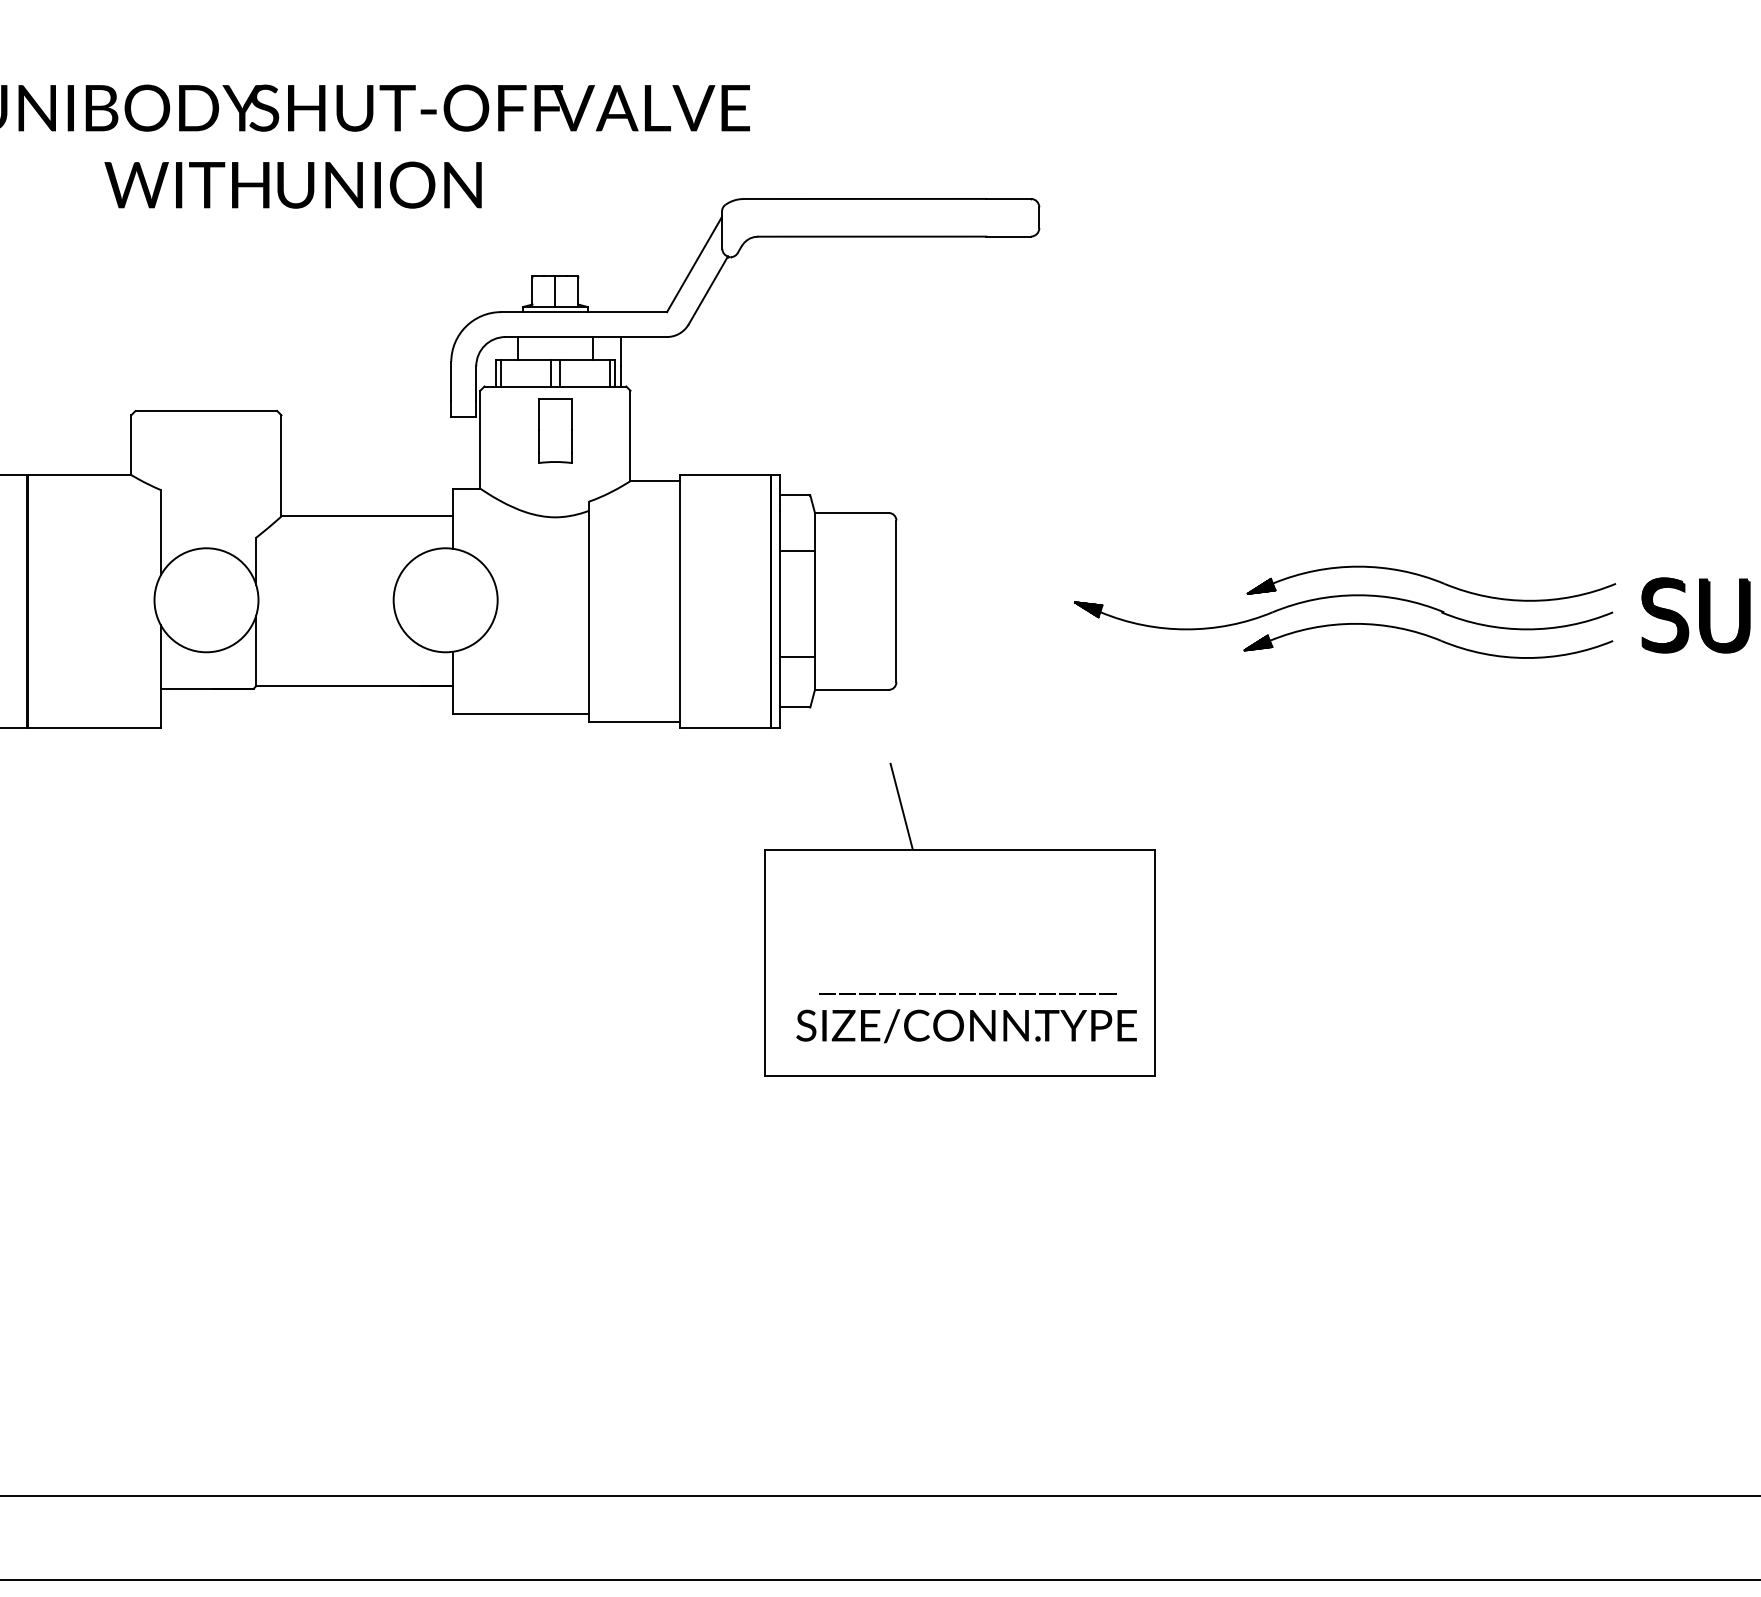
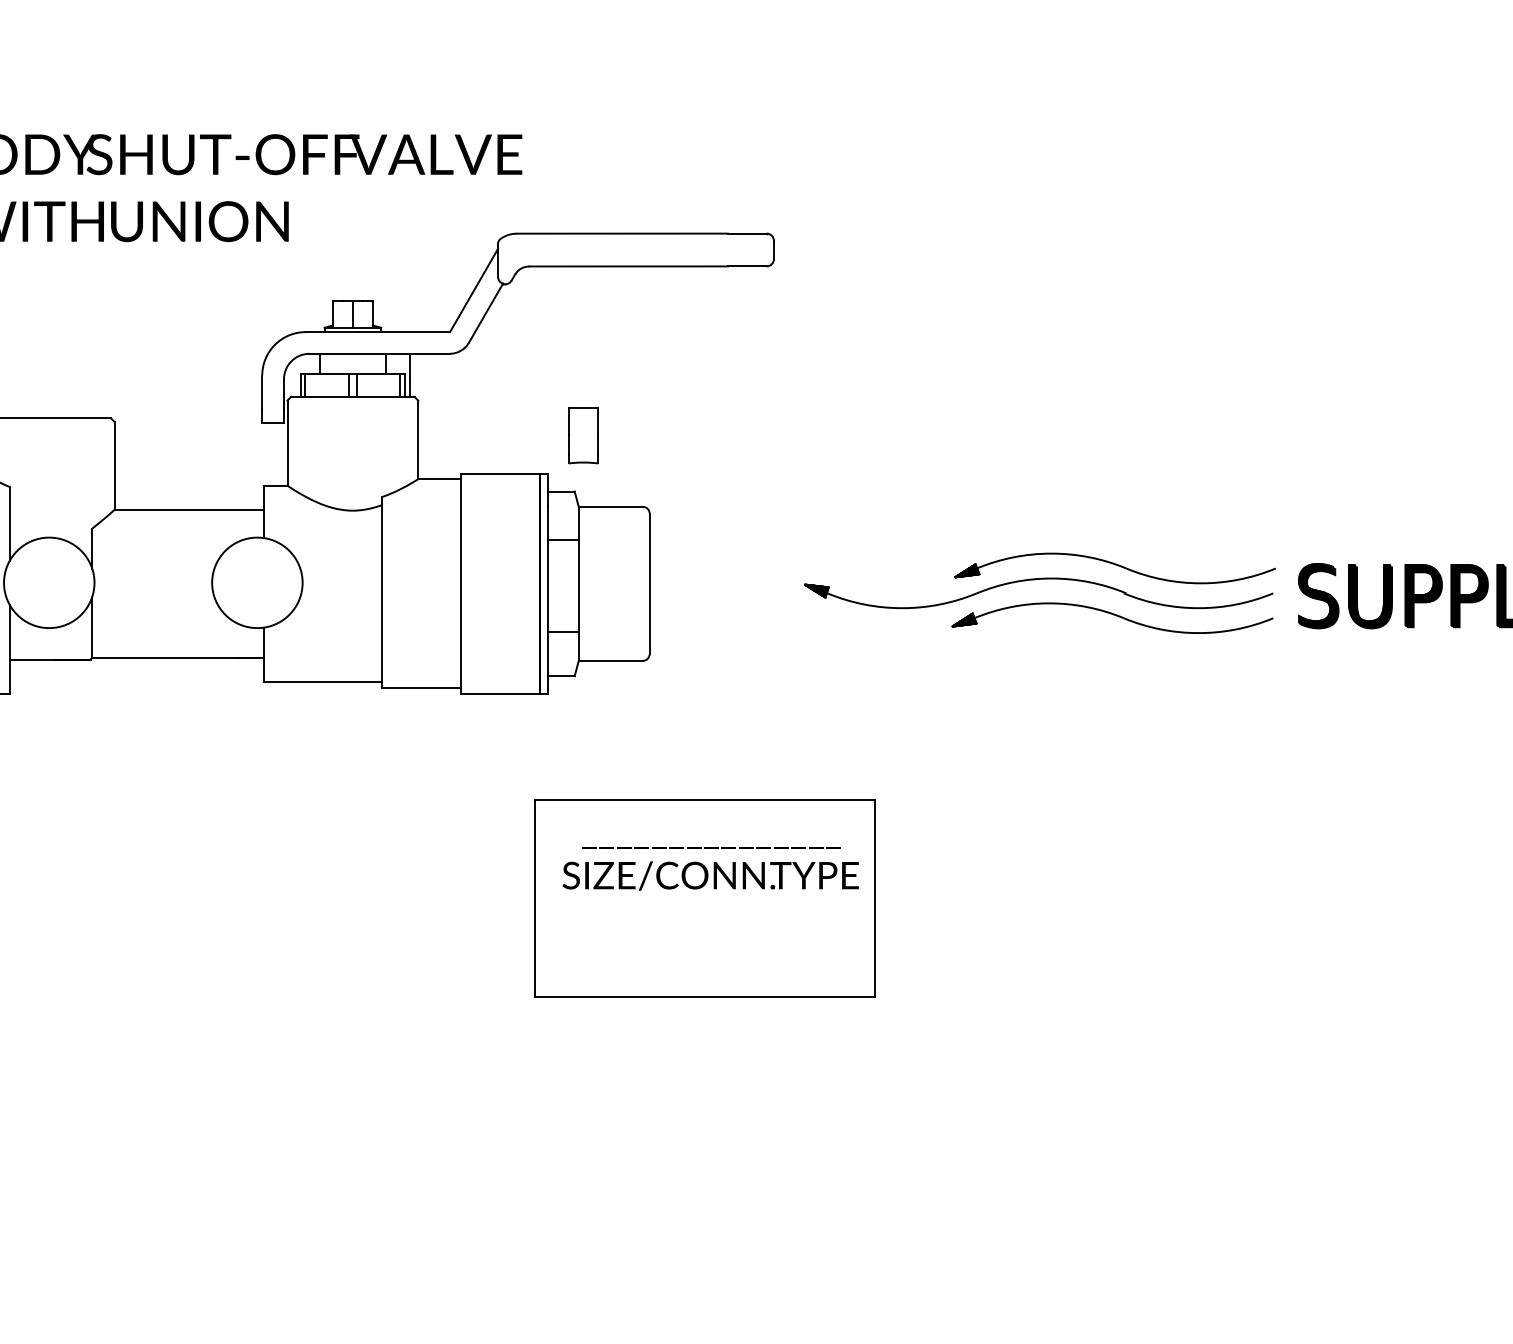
part: (555, 430) -> (583, 435), moved
line: (901, 806) -> (654, 762), removed
text: (966, 1018) -> (710, 869), moved

